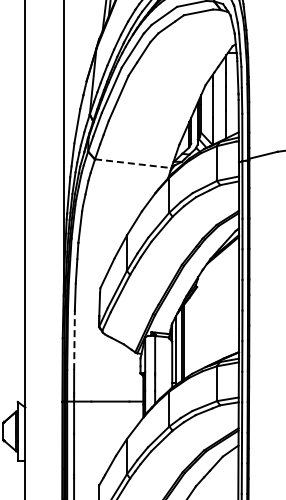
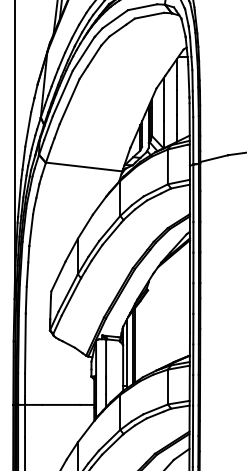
line: (133, 163) -> (84, 166), dashed -> solid
line: (74, 340) -> (25, 343), dashed -> solid

